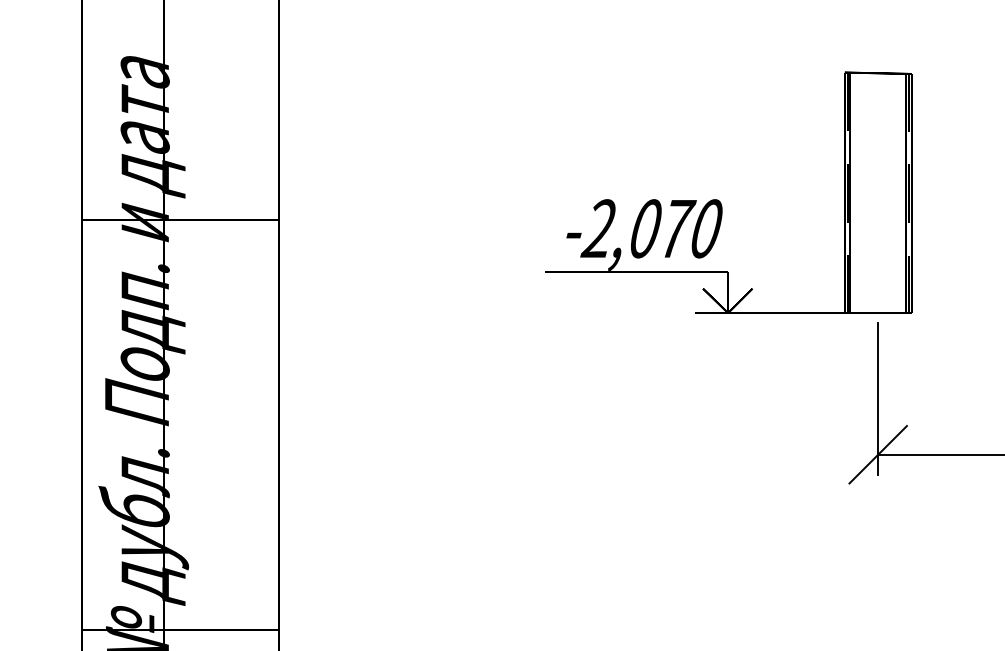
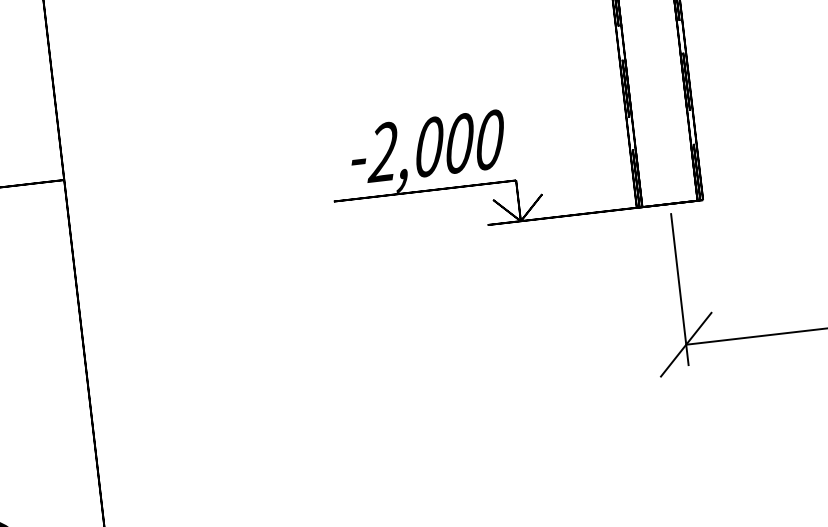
text: (678, 228) -> (461, 142), -2,070 -> -2,000

